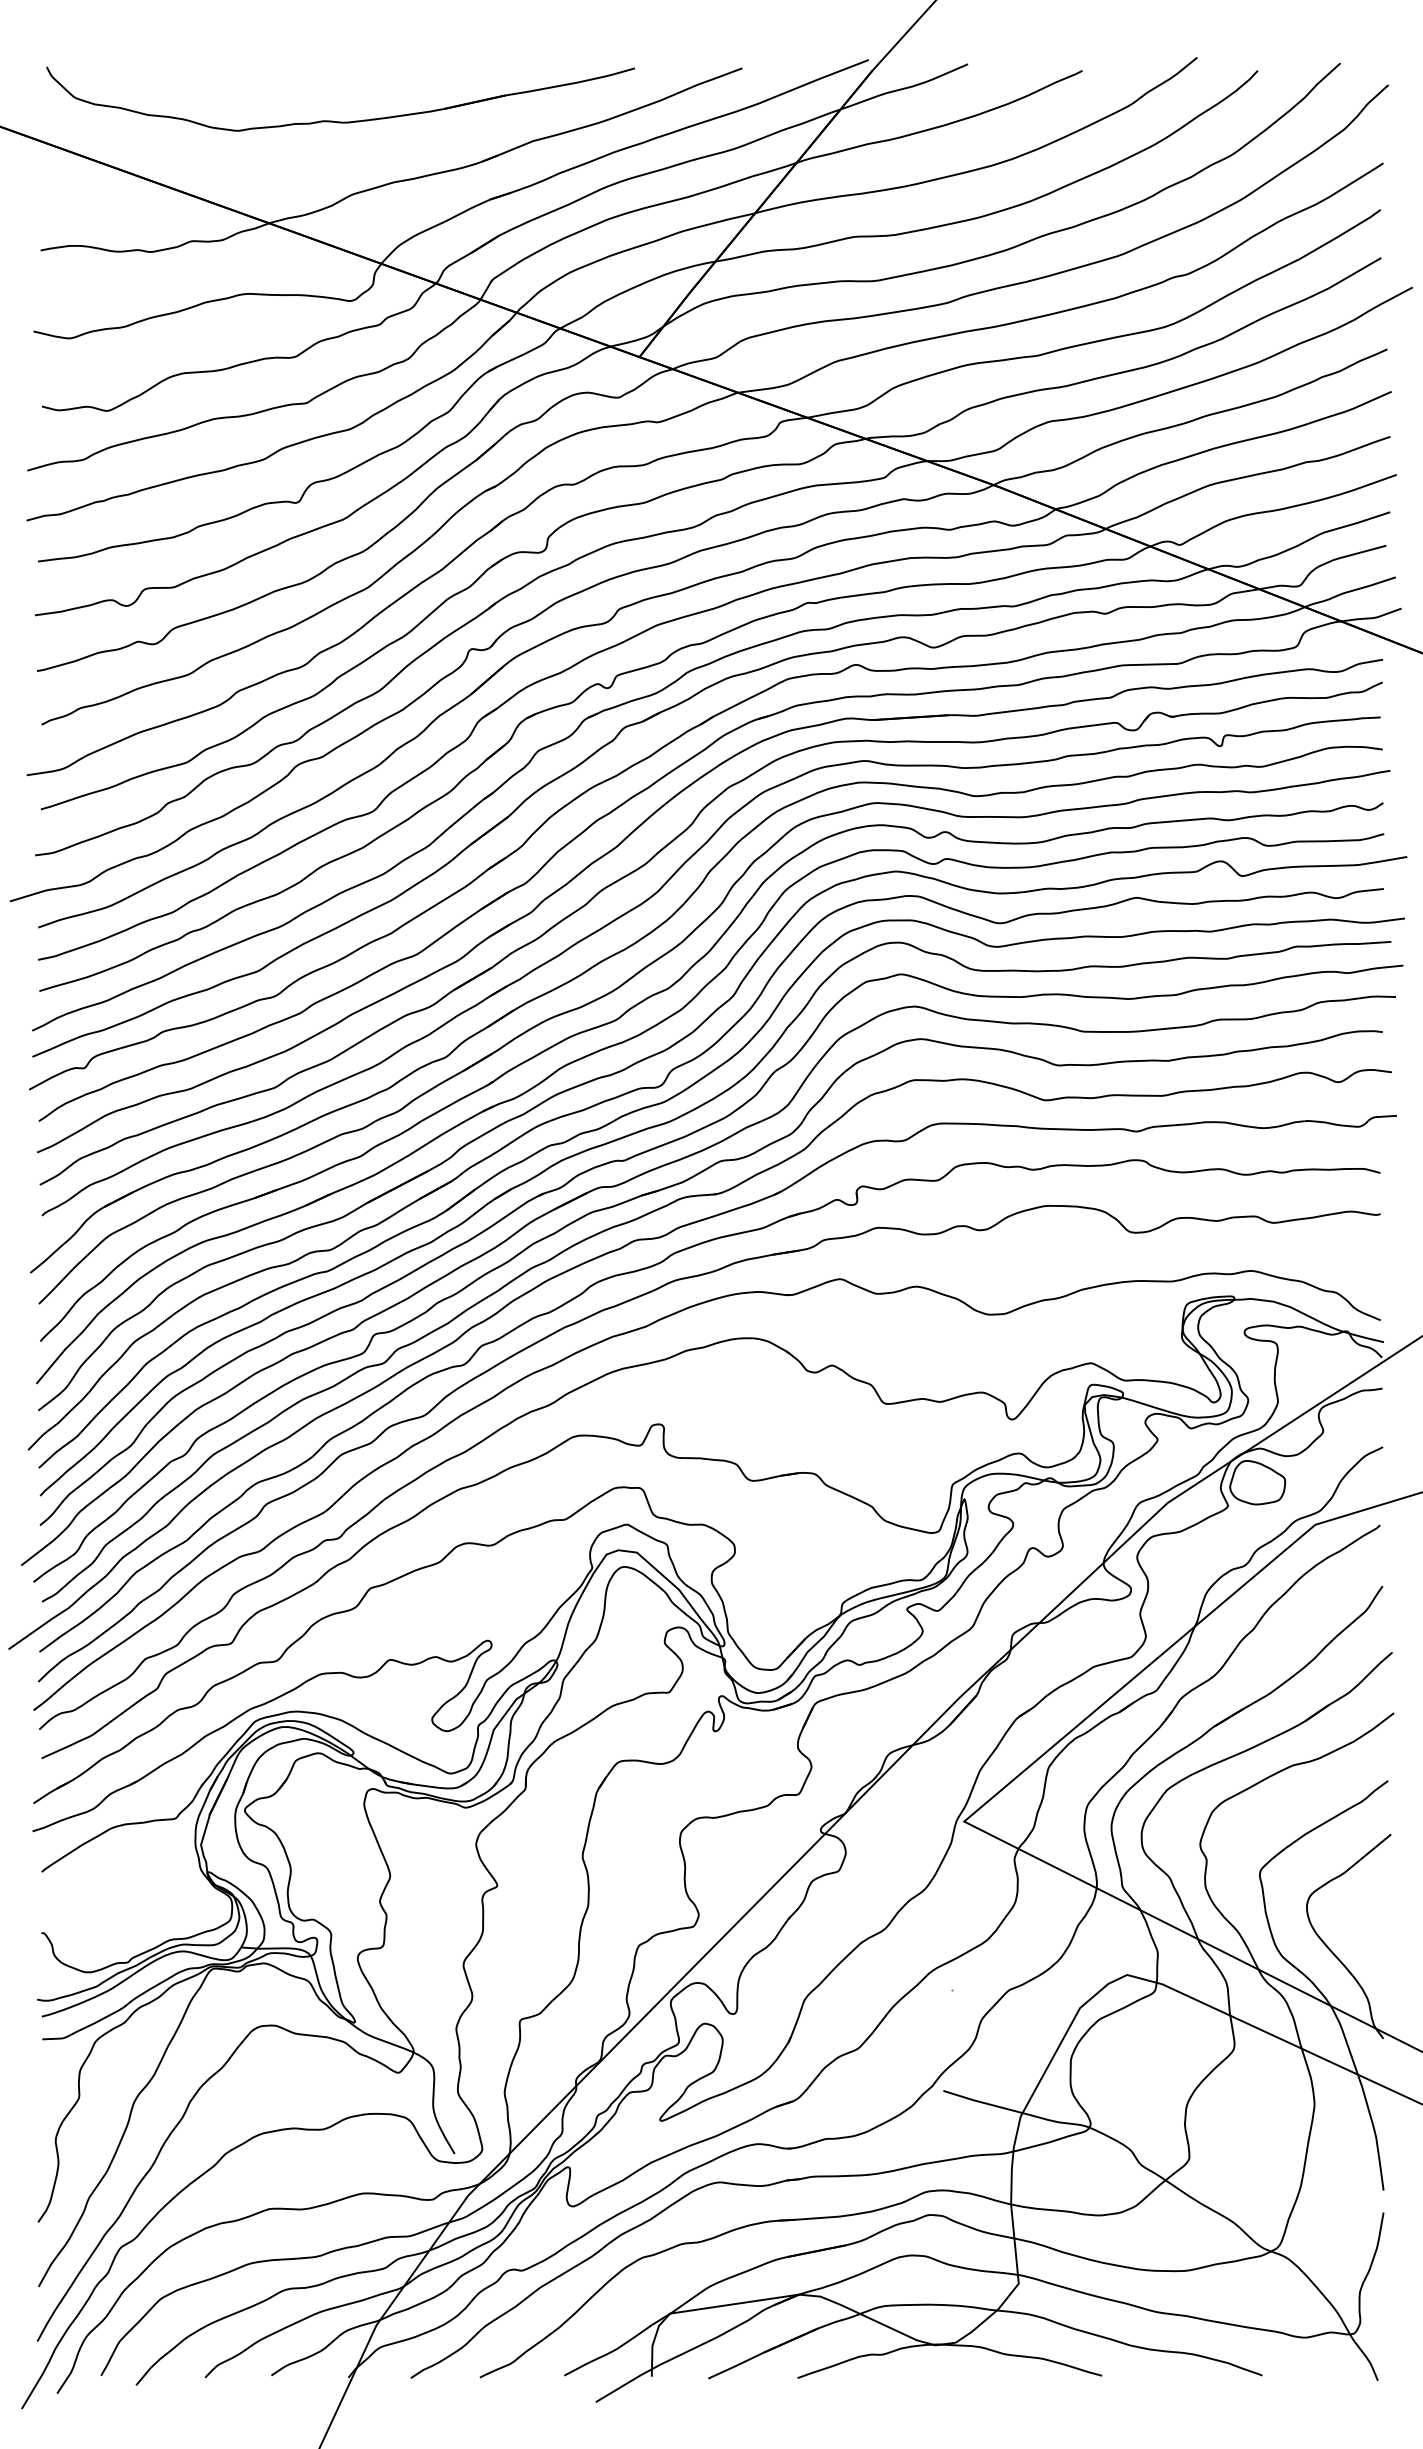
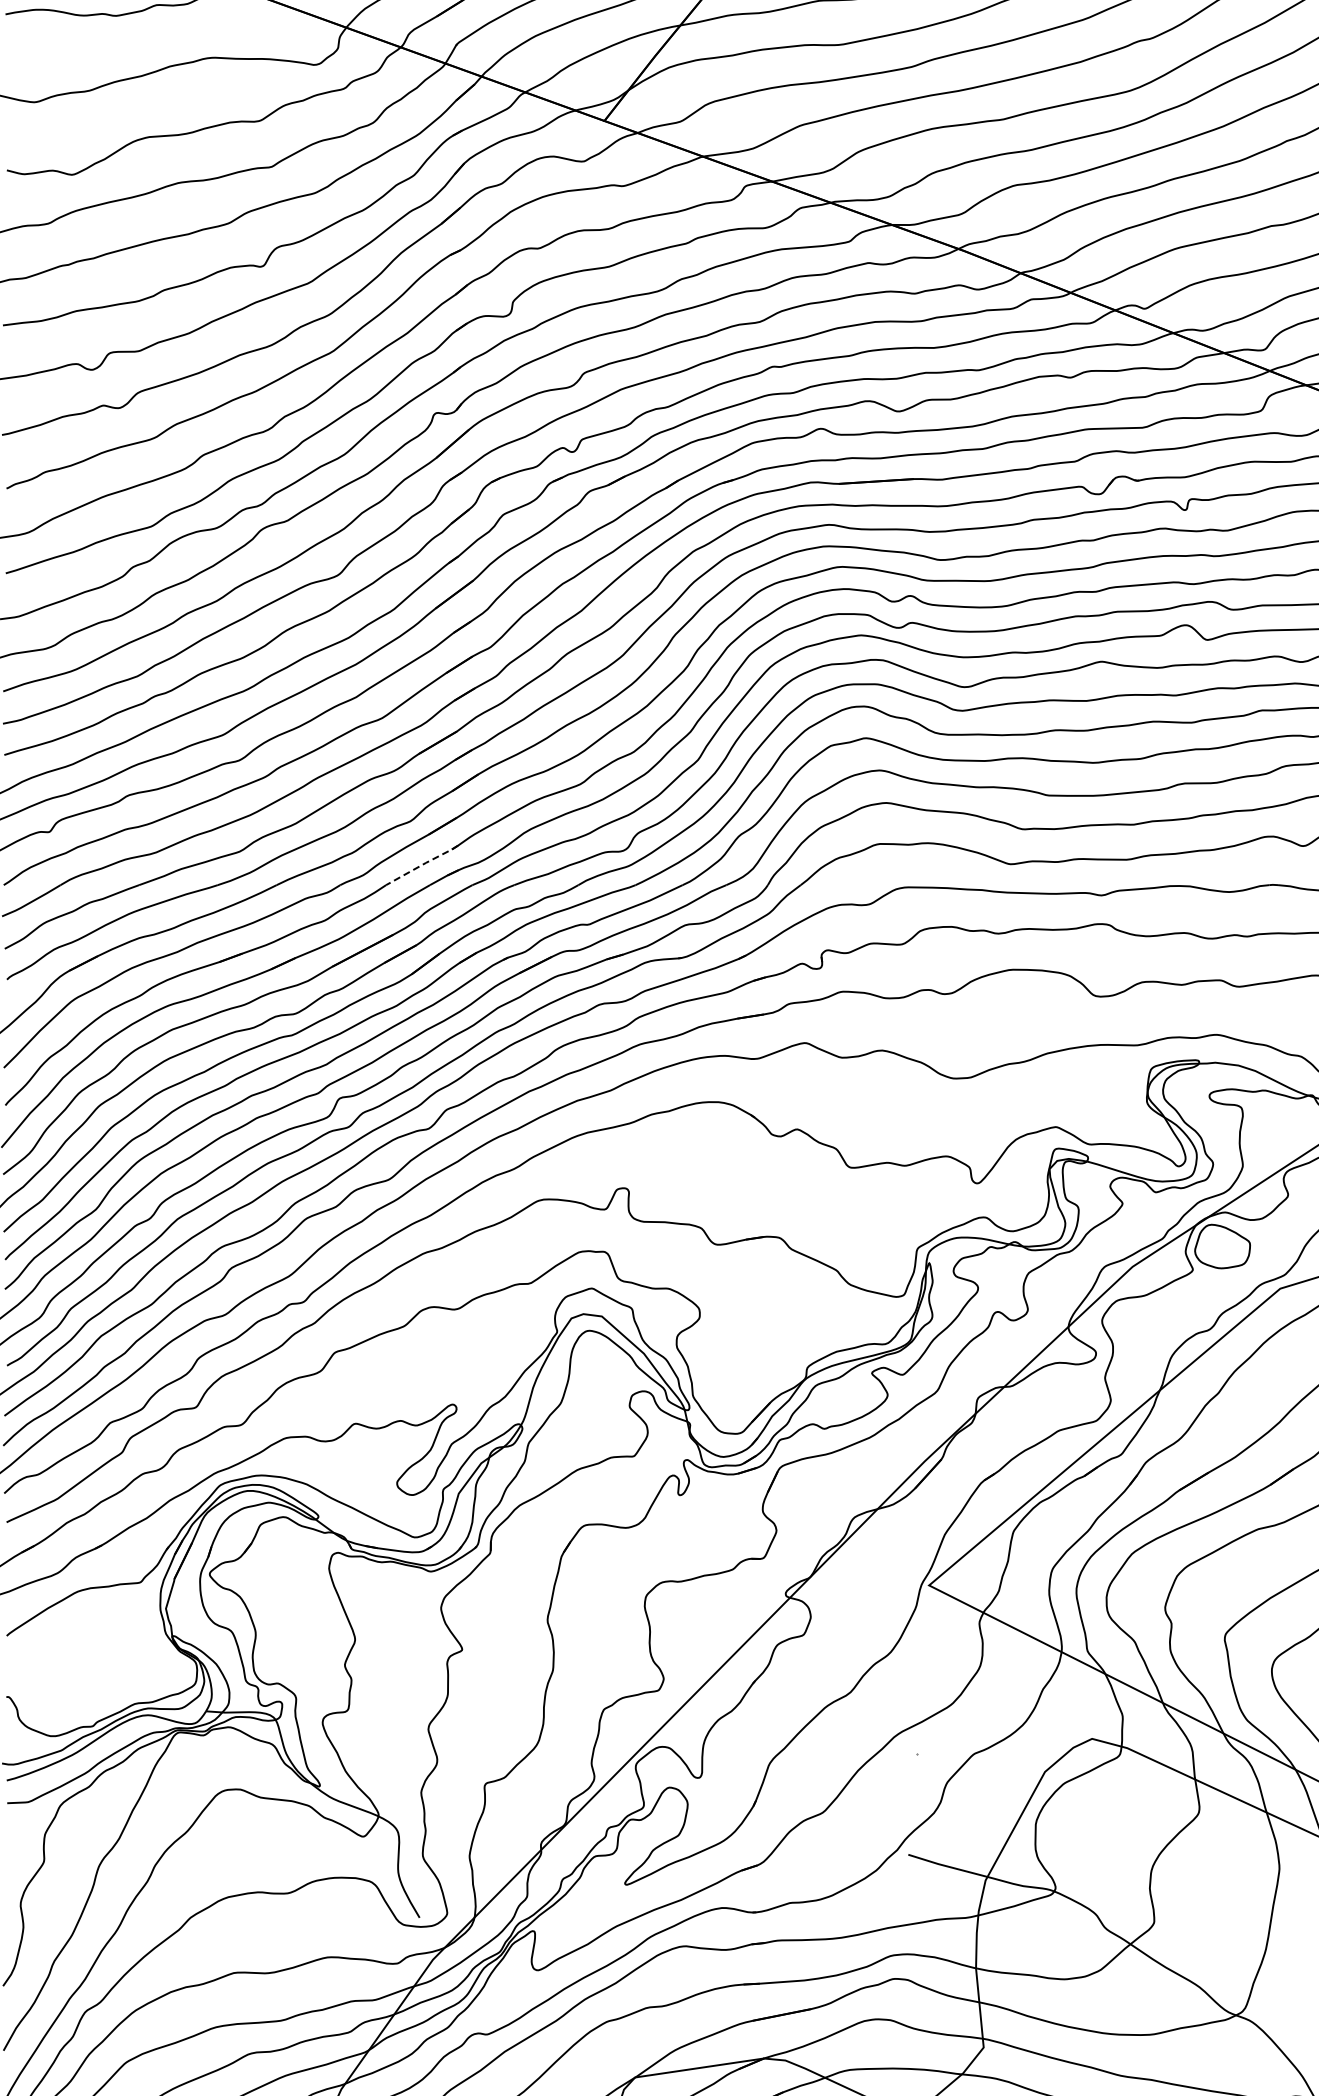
line: (458, 1100) -> (423, 864), solid -> dashed

